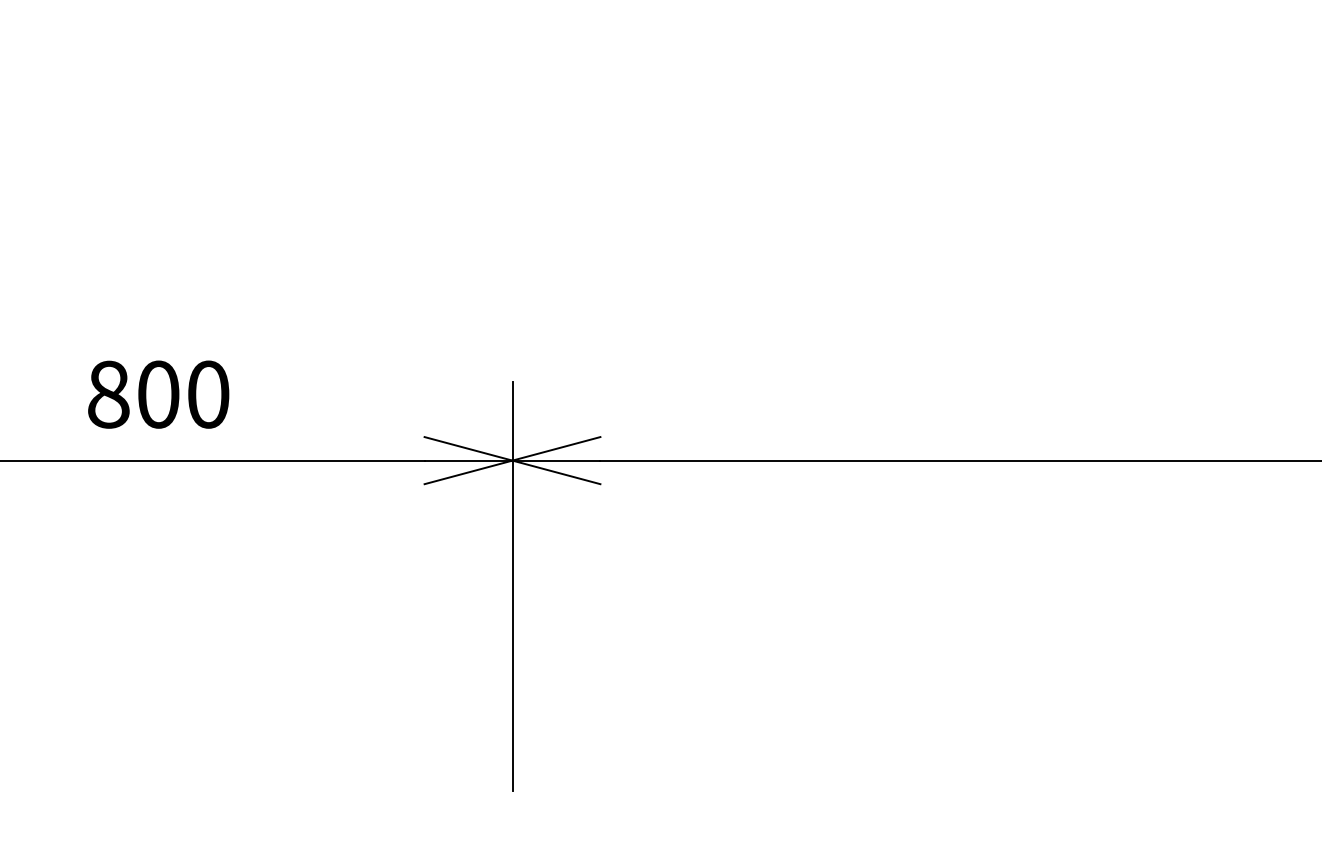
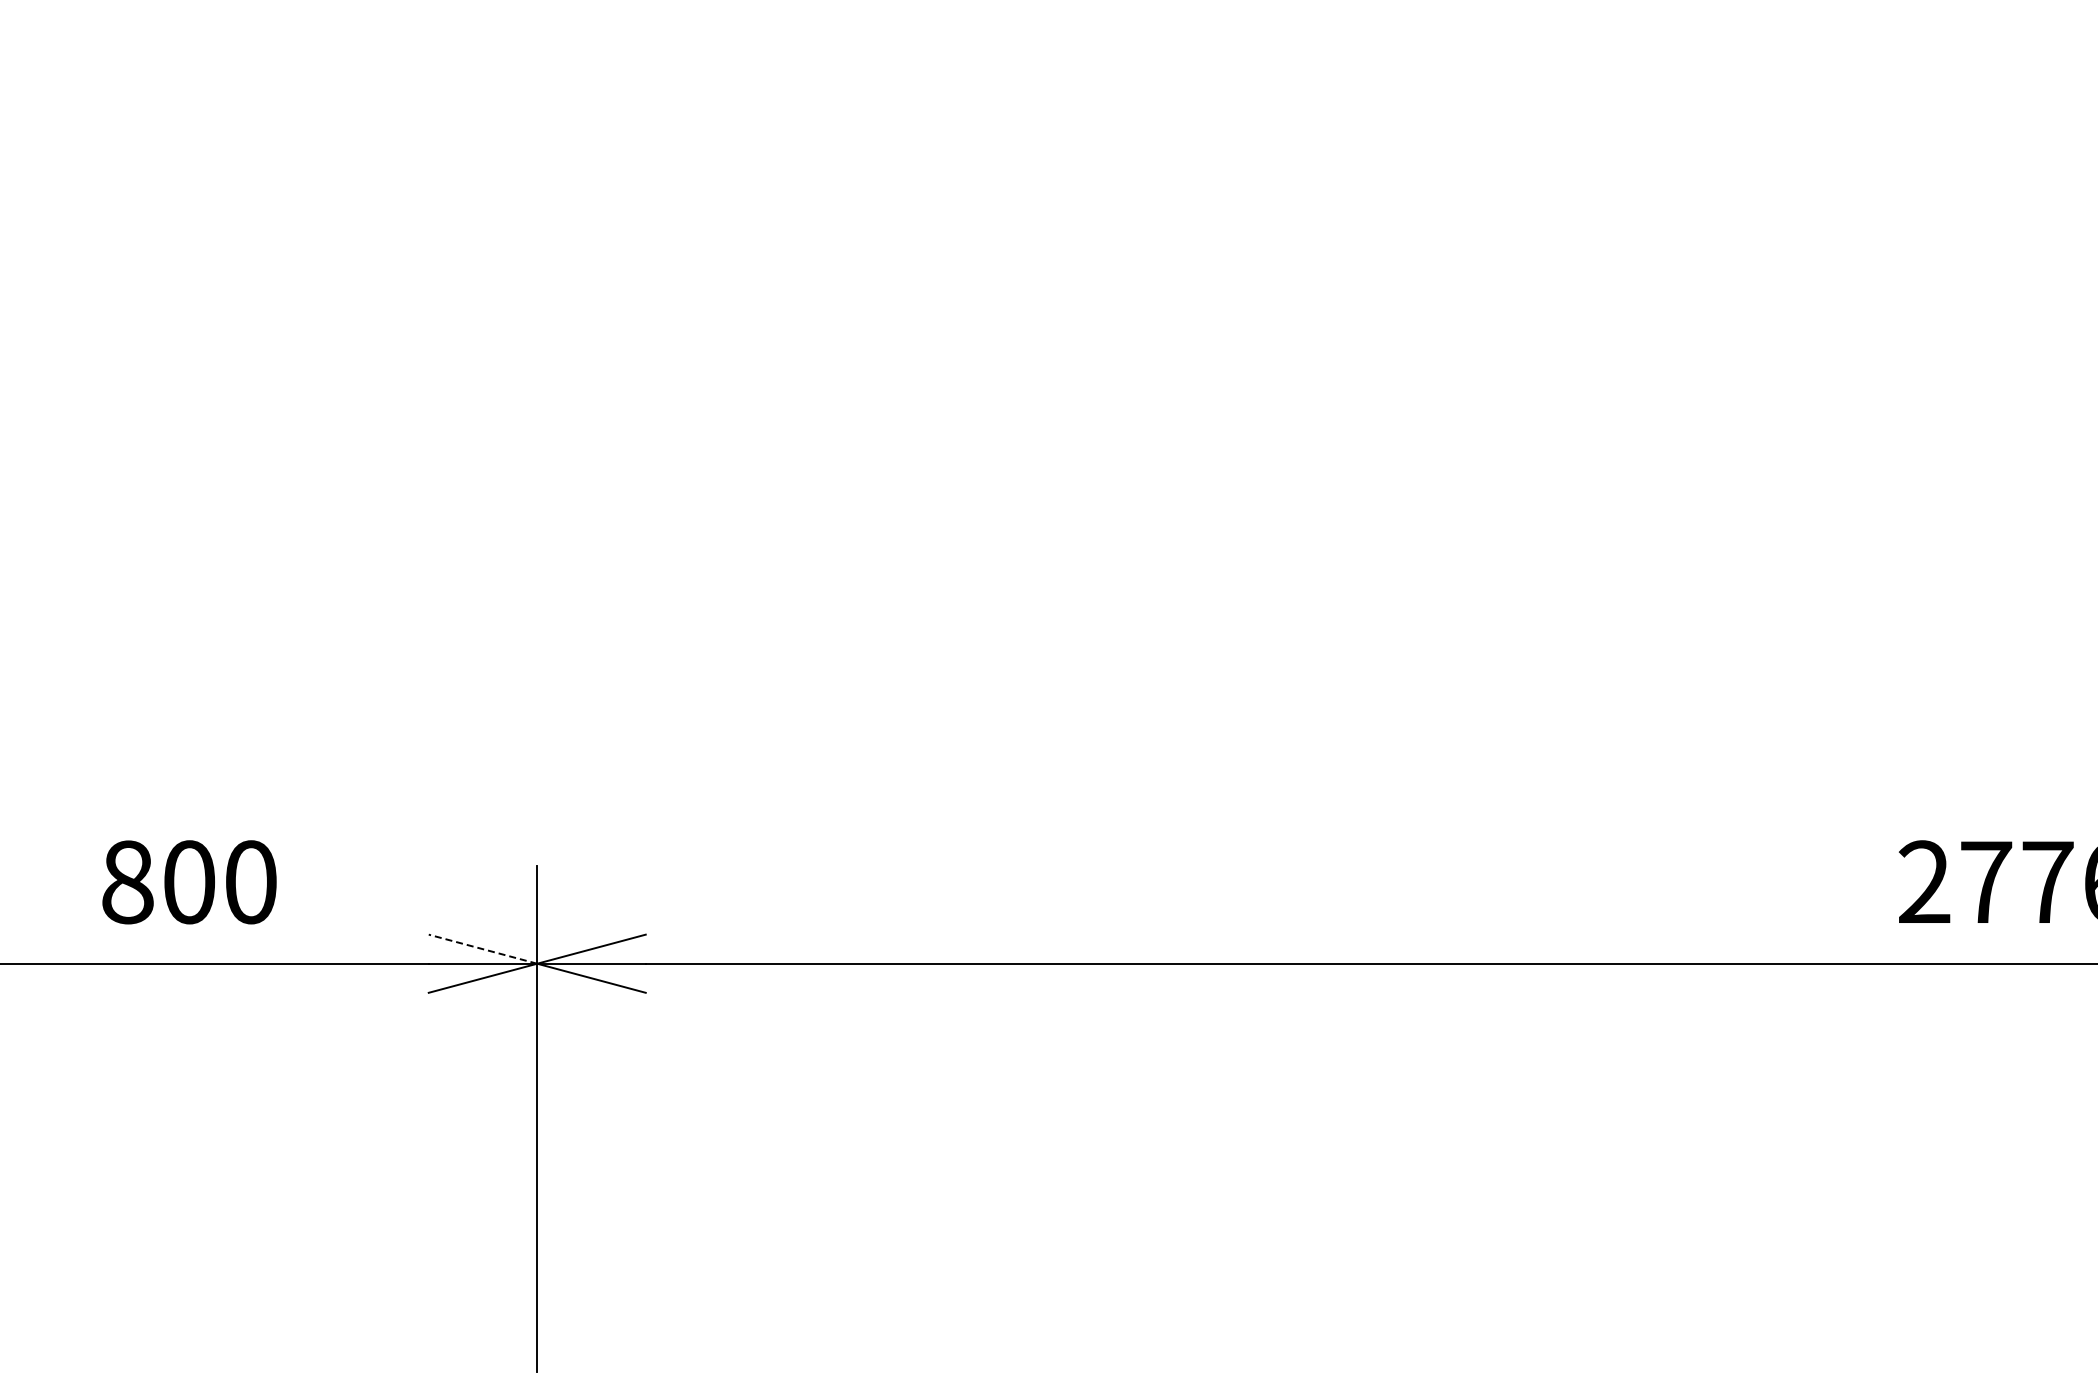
text: (158, 394) -> (189, 882), moved
line: (468, 449) -> (482, 949), solid -> dashed

